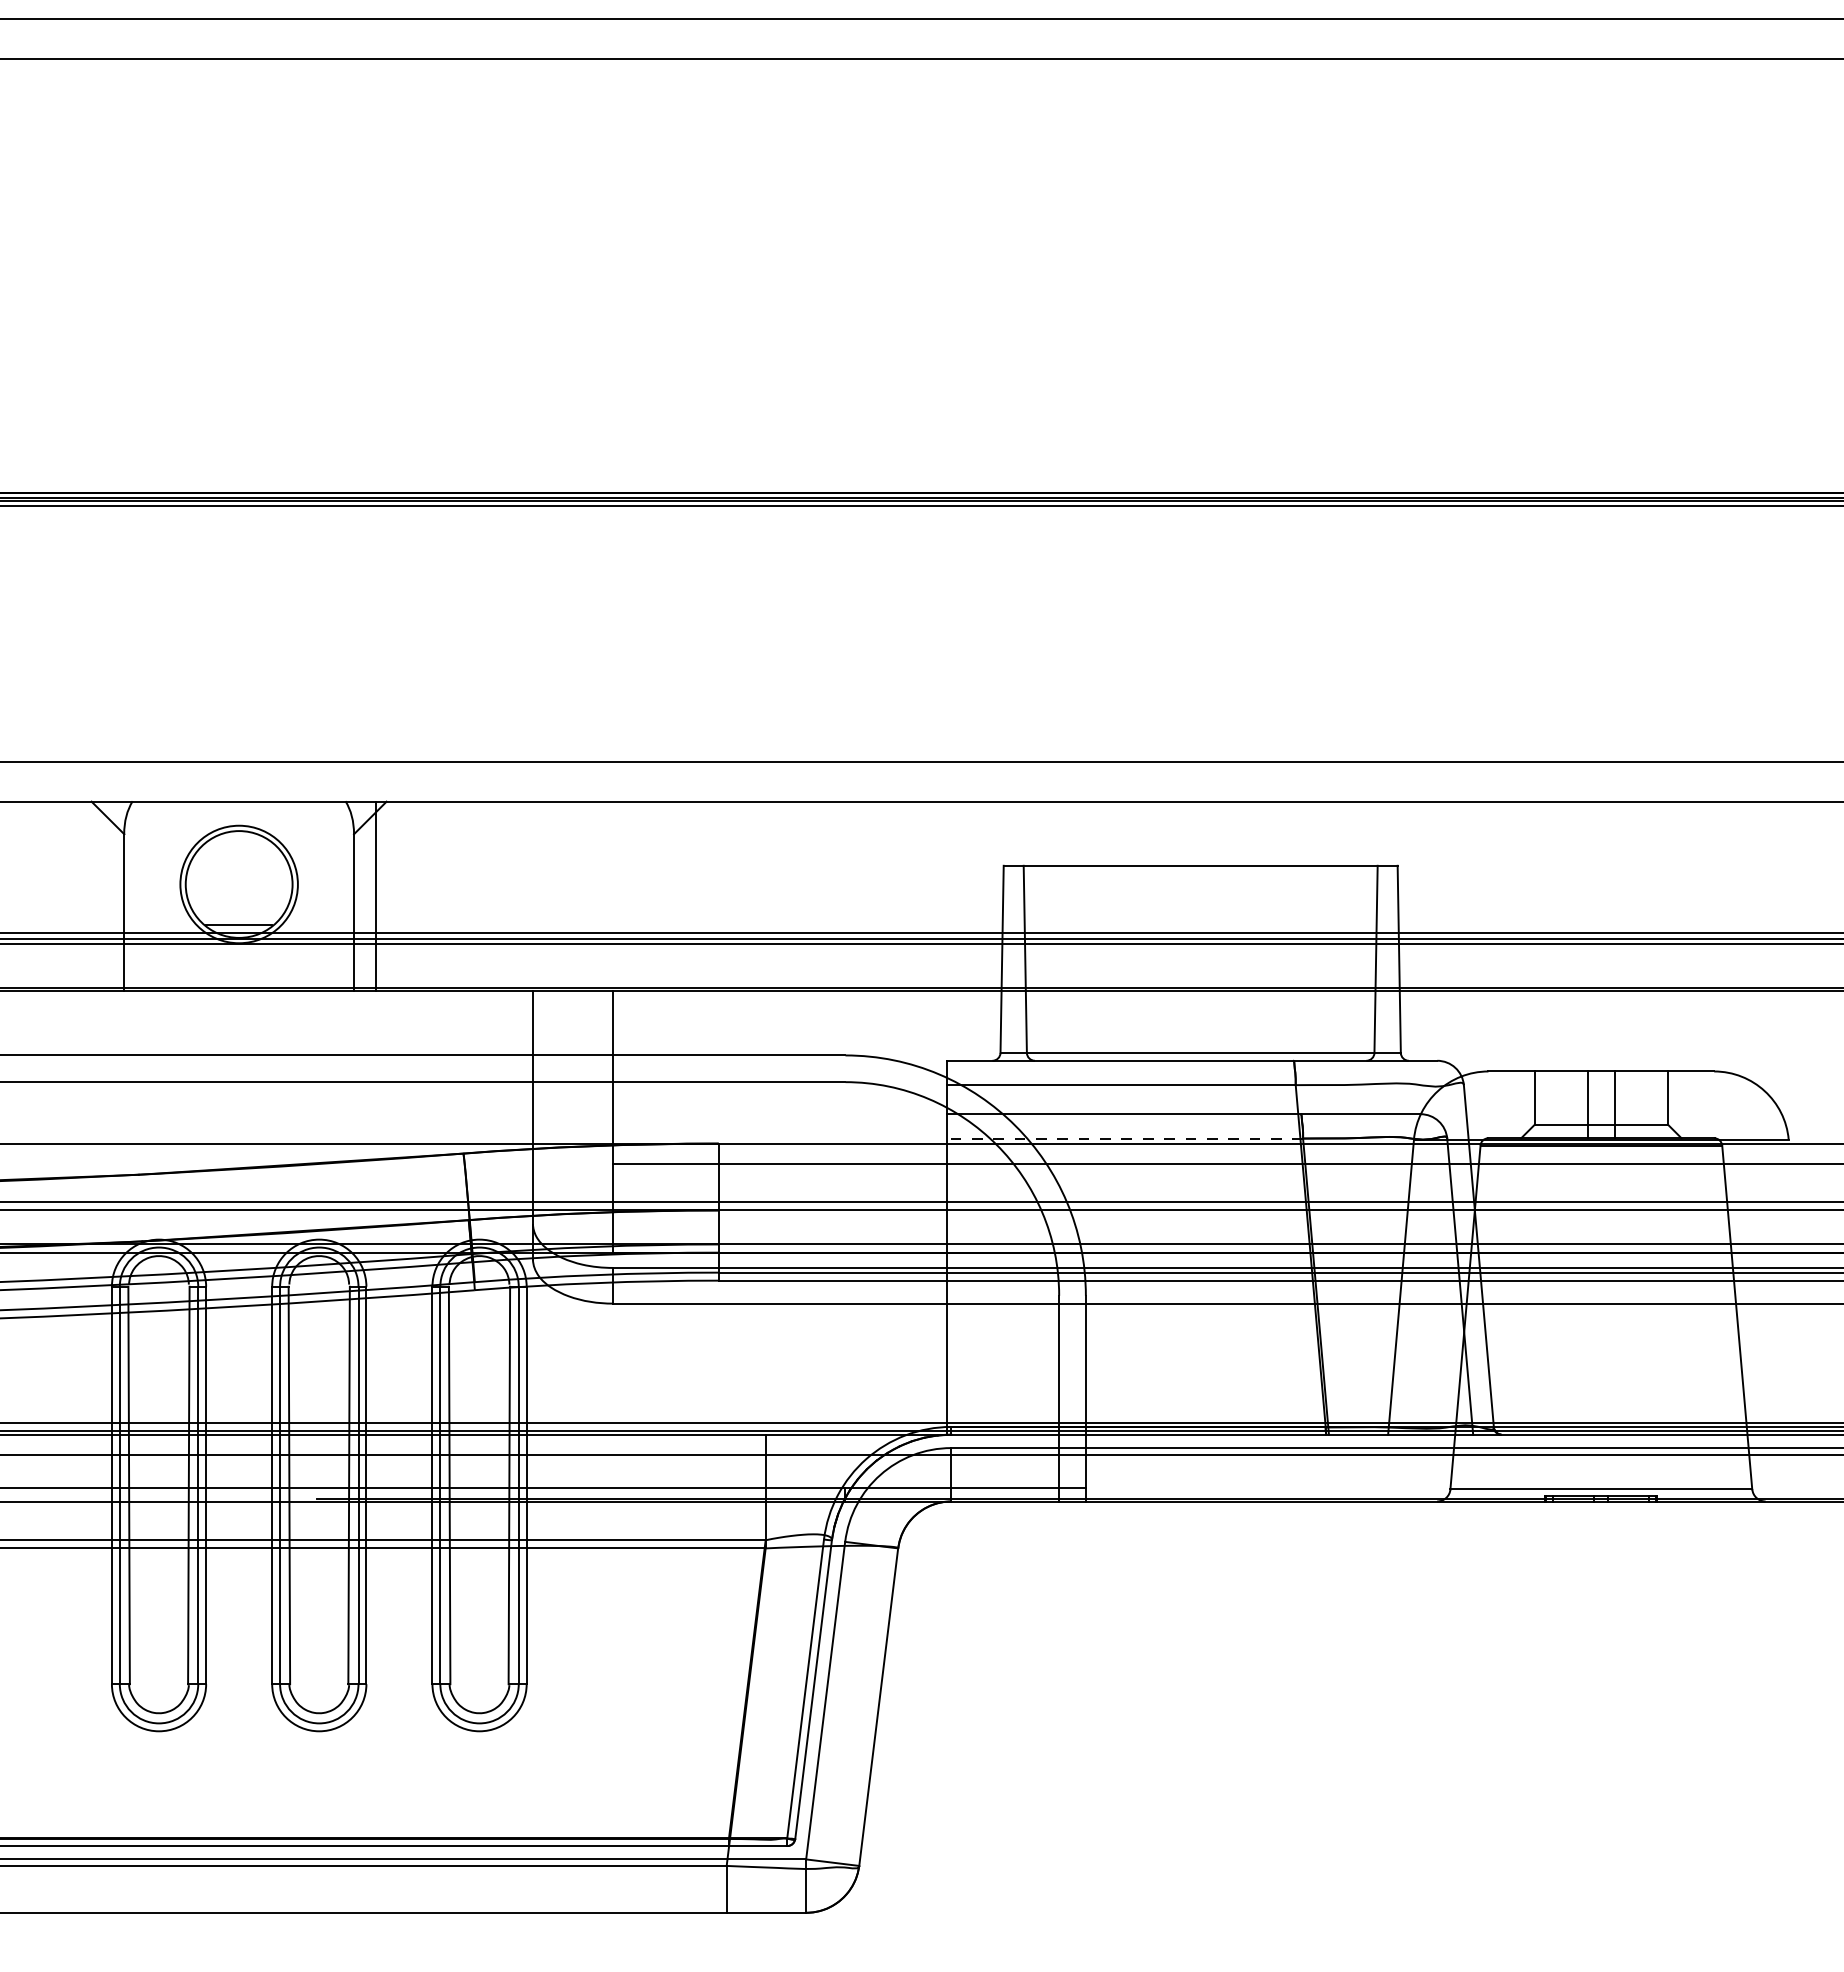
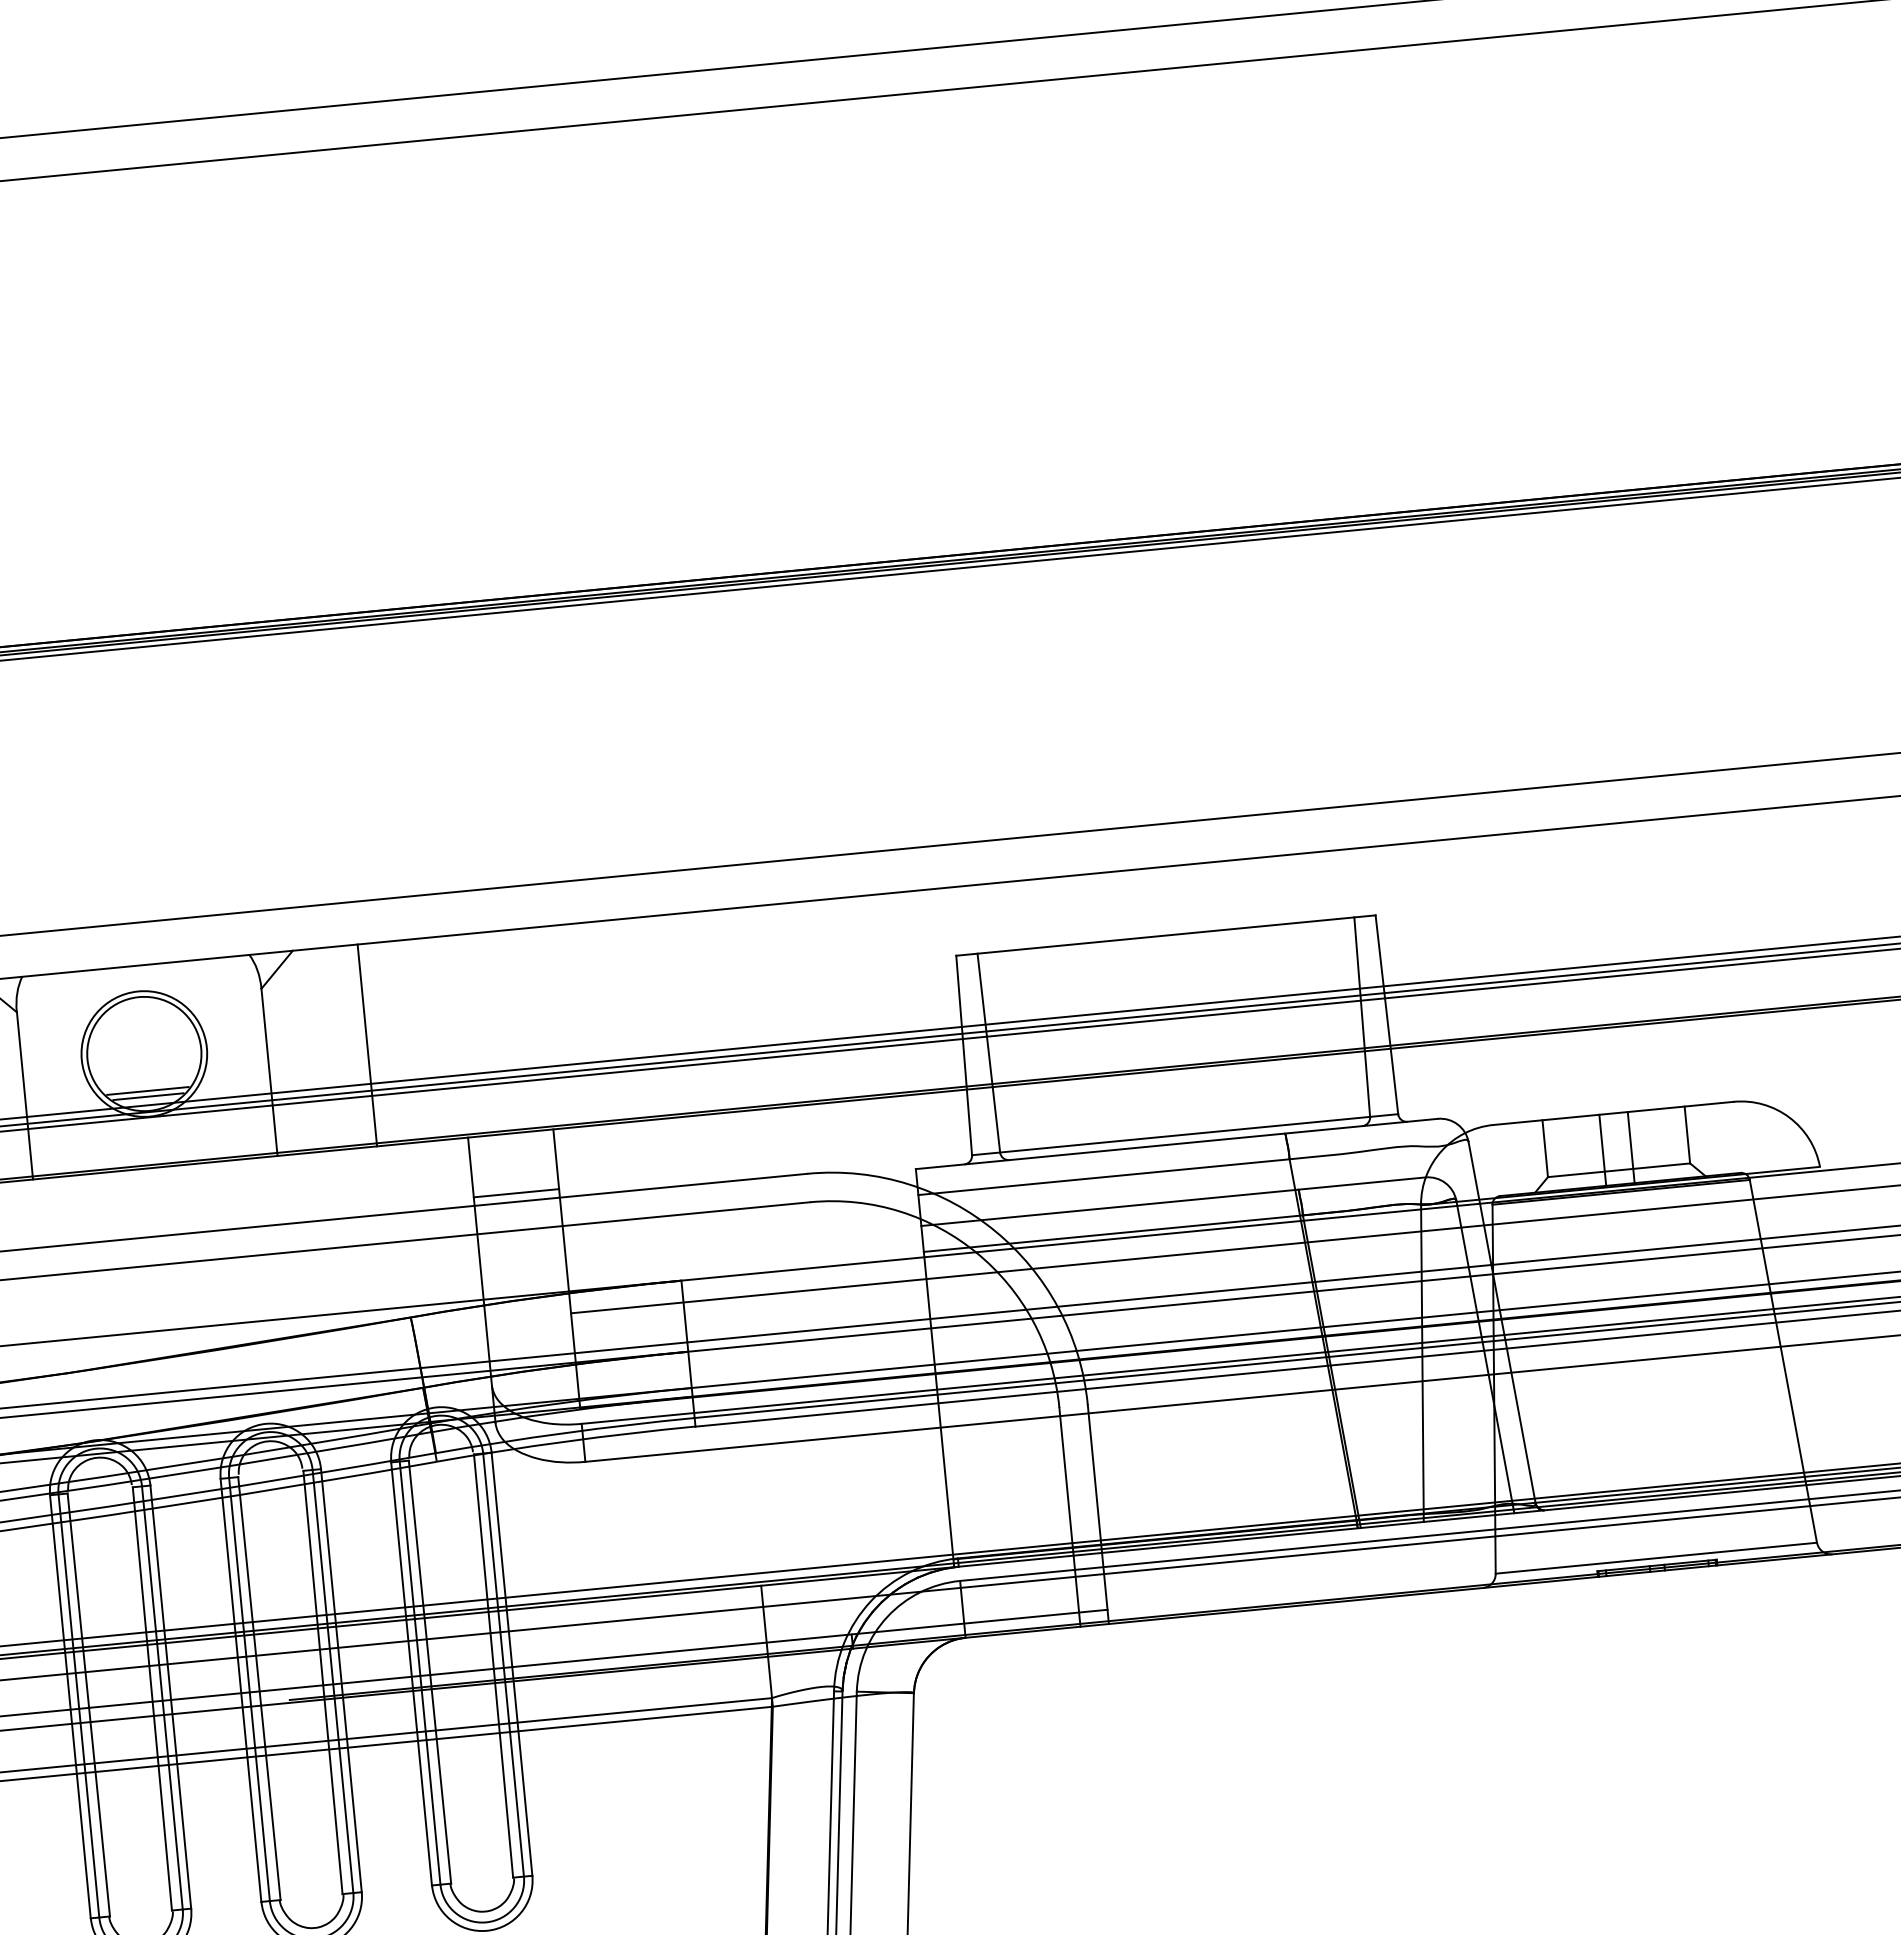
line: (375, 896) -> (367, 1045), moved
line: (238, 919) -> (147, 1091), added
line: (572, 1047) -> (515, 1193), added
line: (1124, 1138) -> (1112, 1233), dashed -> solid

